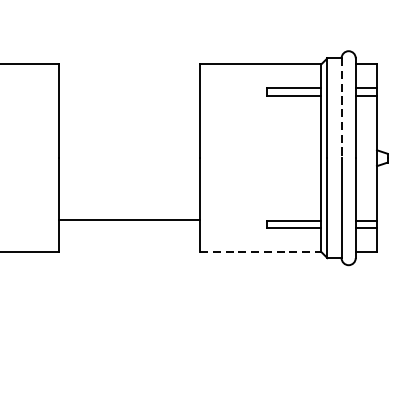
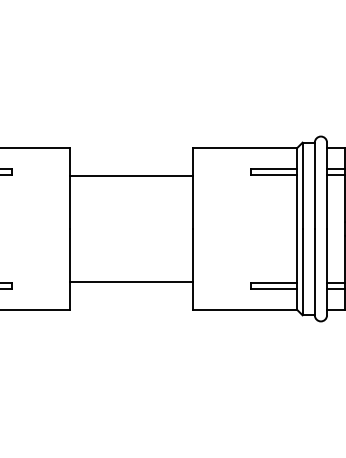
line: (129, 96) -> (131, 175), added
line: (341, 109) -> (314, 186), dashed -> solid
line: (261, 251) -> (245, 309), dashed -> solid

